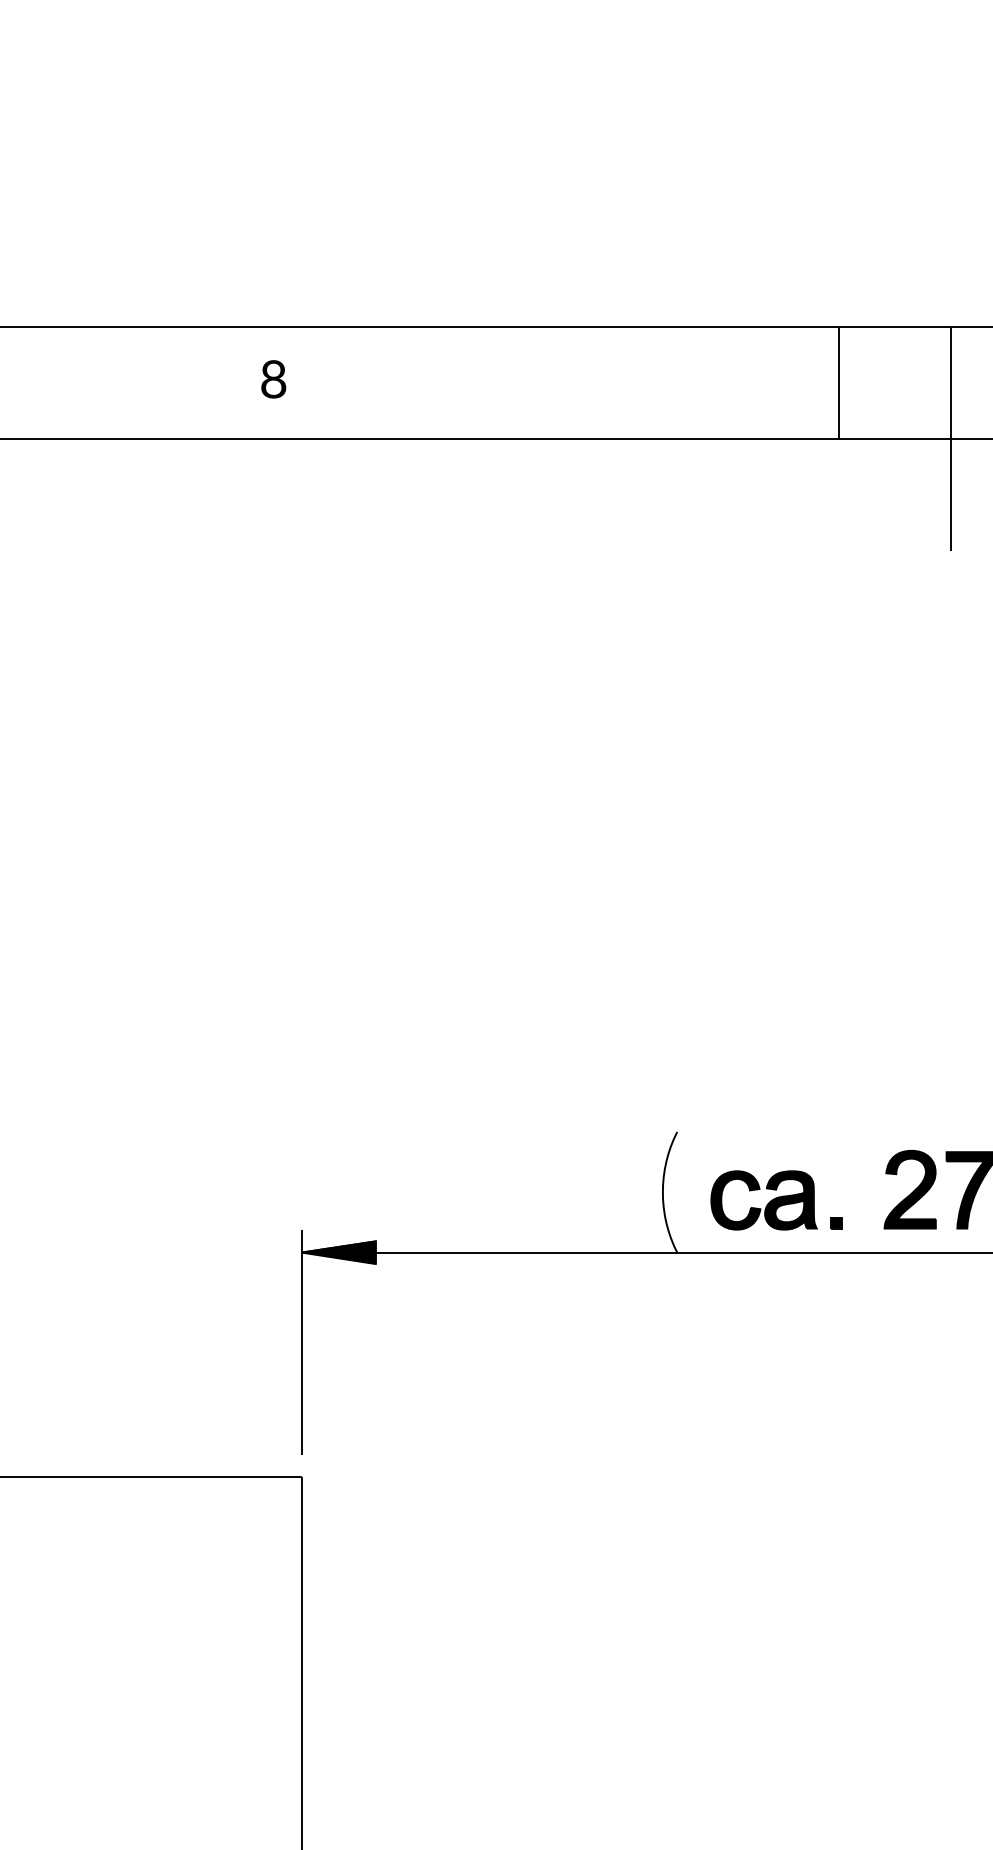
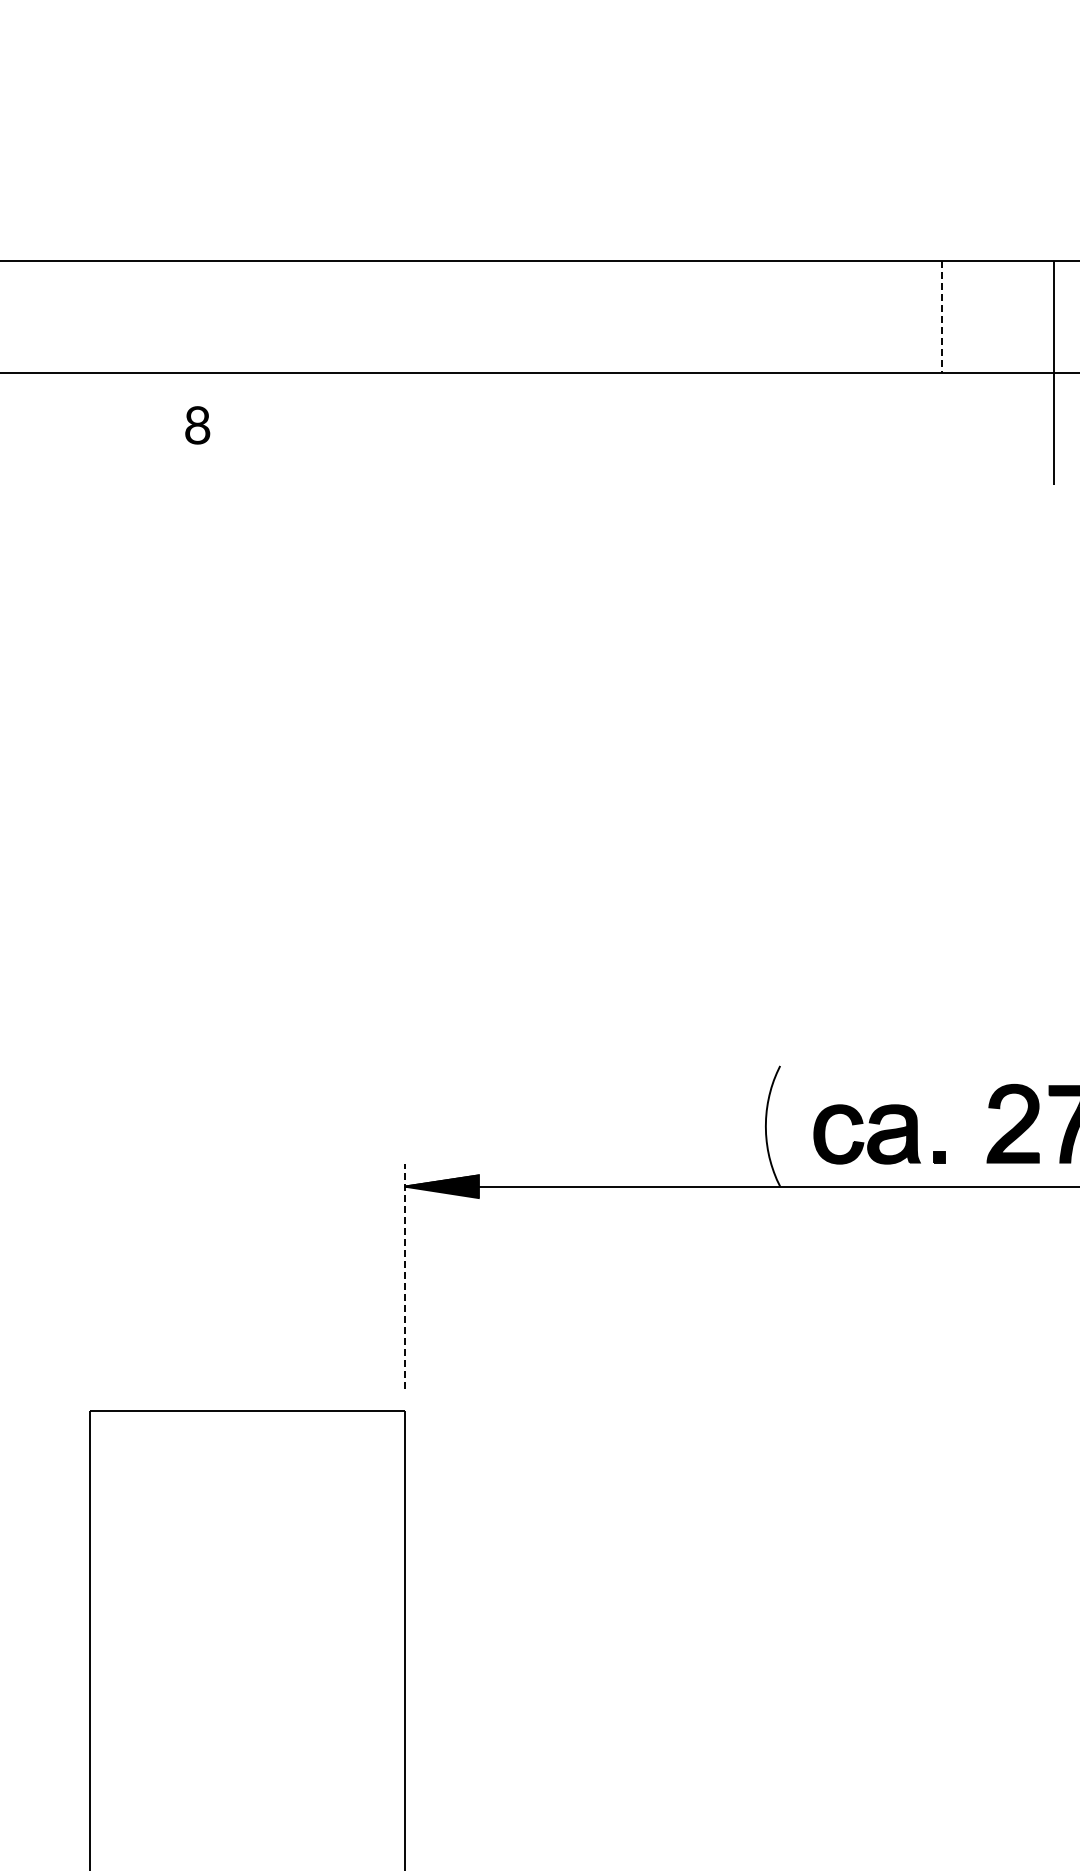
text: (273, 379) -> (197, 425), moved
line: (838, 383) -> (941, 317), solid -> dashed
line: (301, 1341) -> (404, 1275), solid -> dashed

